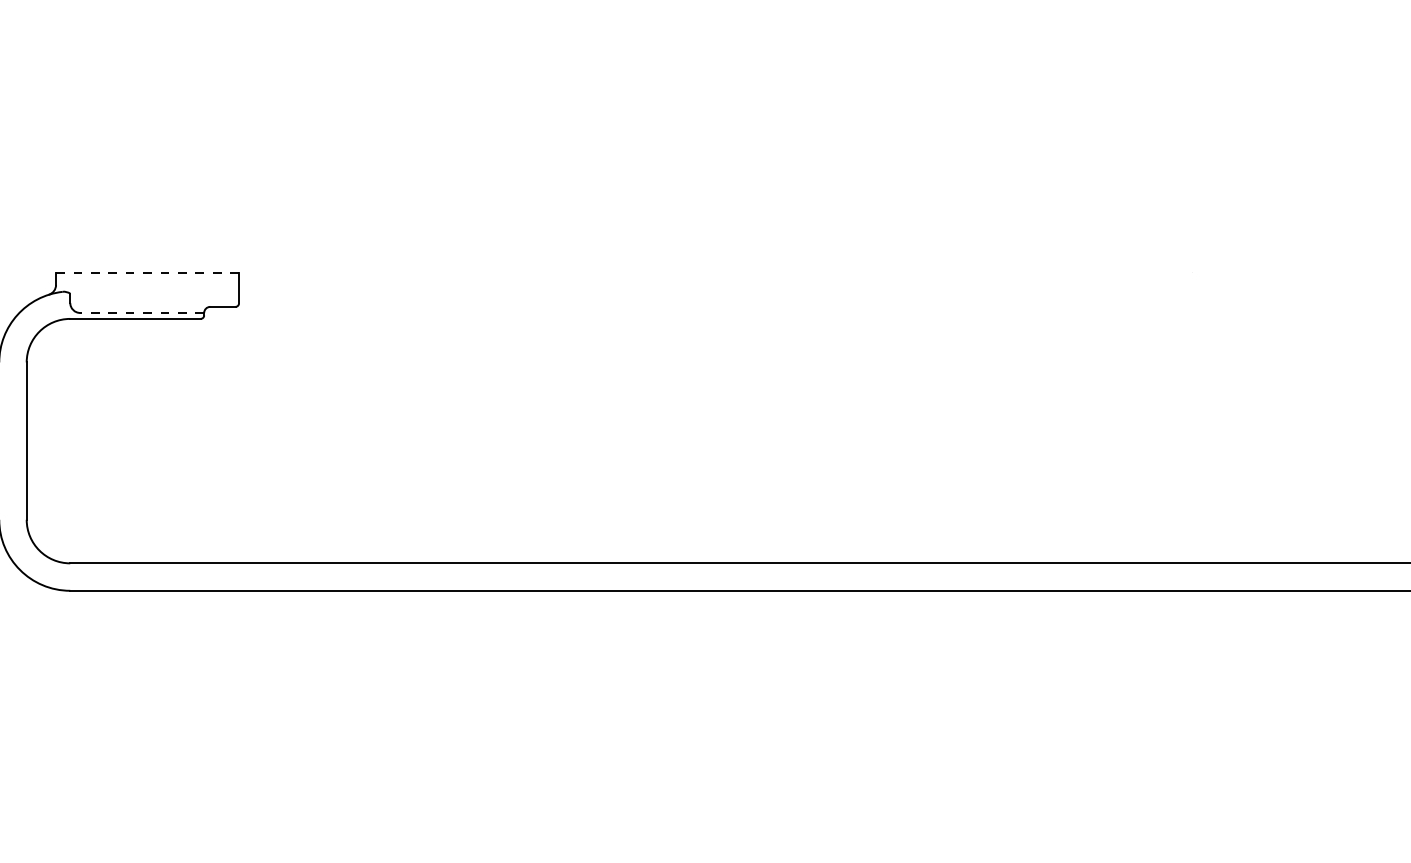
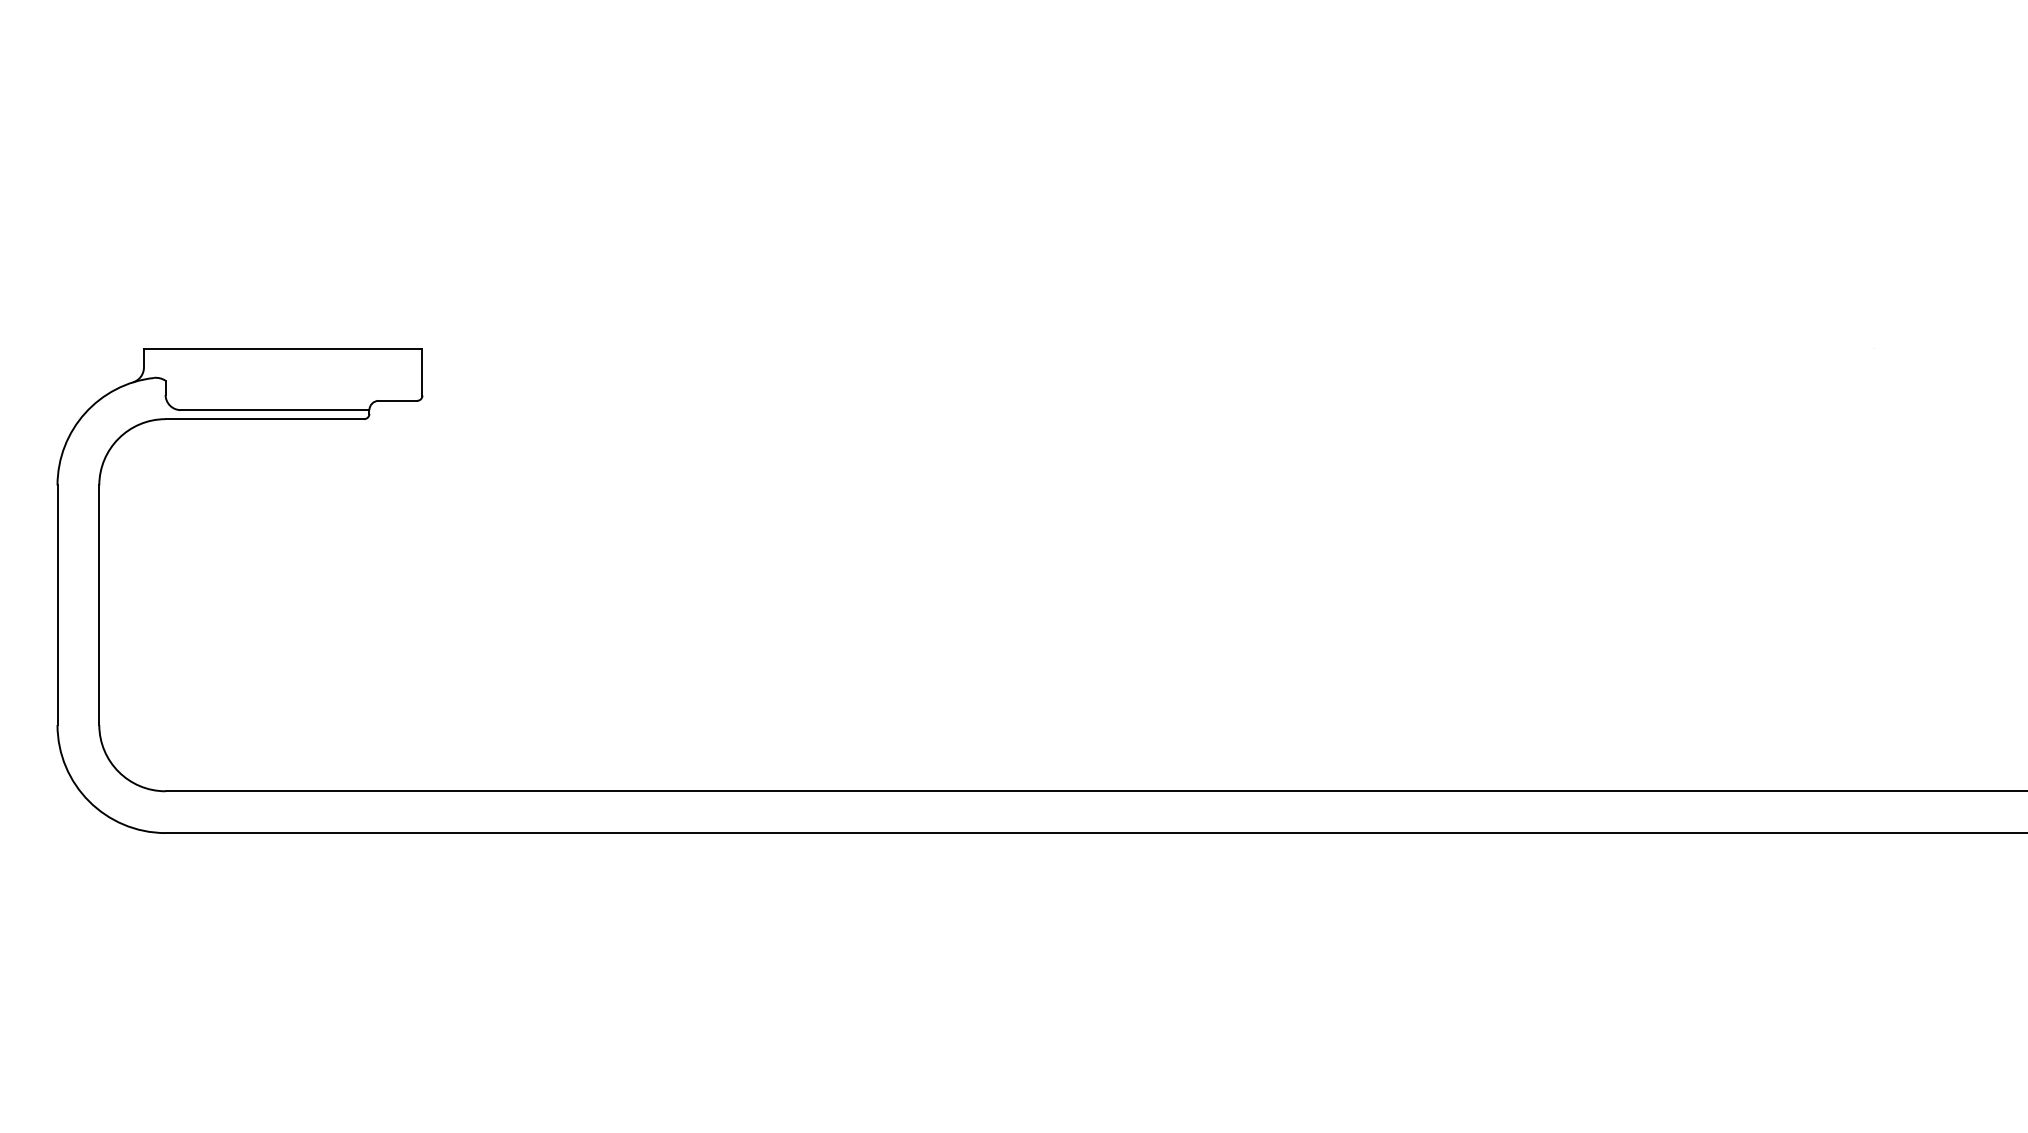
line: (147, 272) -> (283, 348), dashed -> solid
line: (142, 312) -> (275, 409), dashed -> solid

